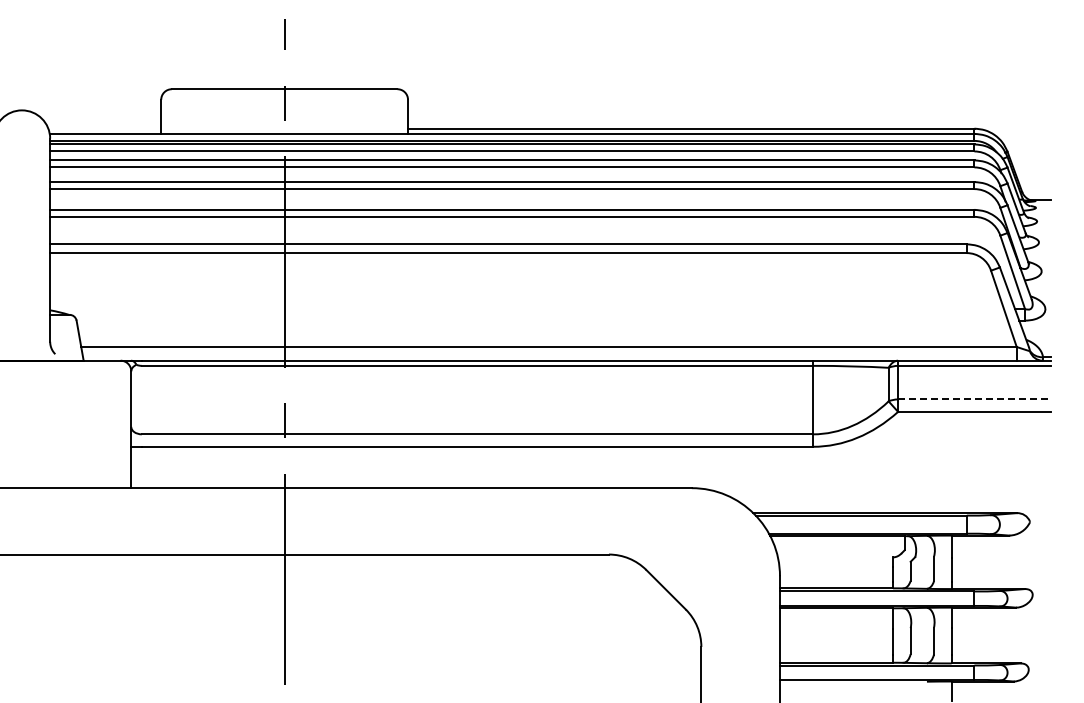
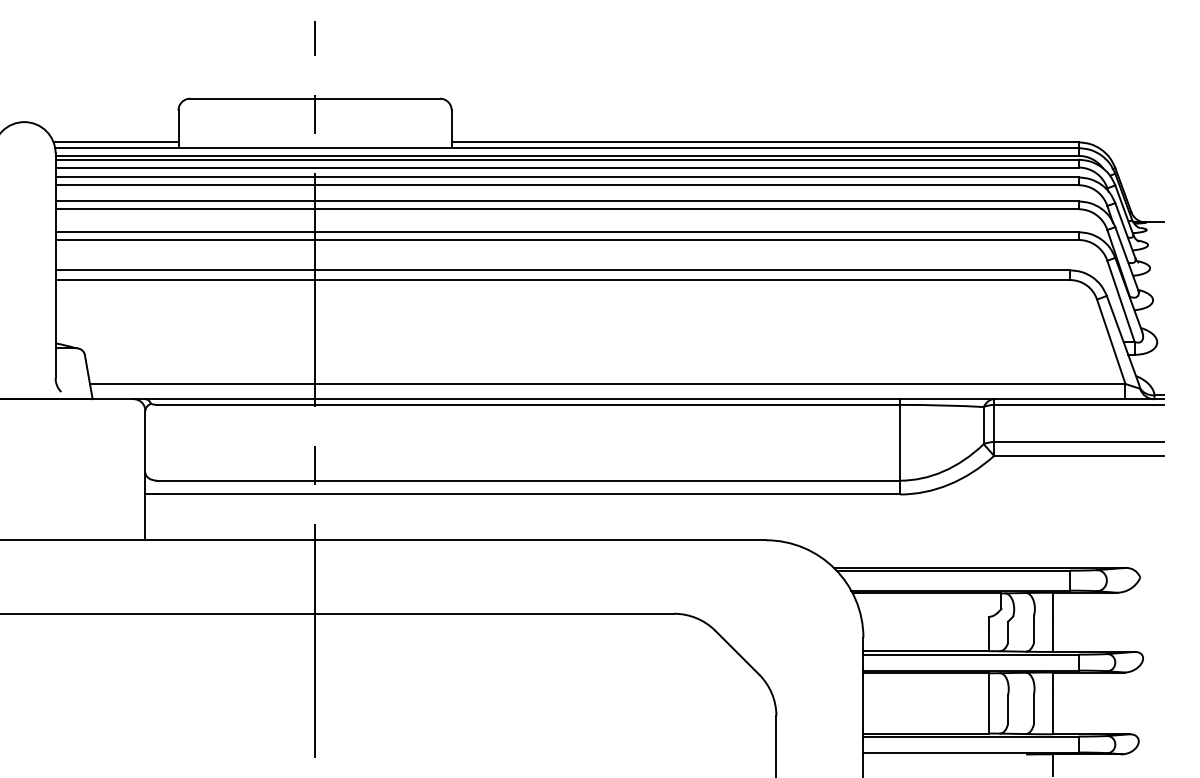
line: (104, 128) -> (115, 142), added
line: (974, 399) -> (1078, 442), dashed -> solid

